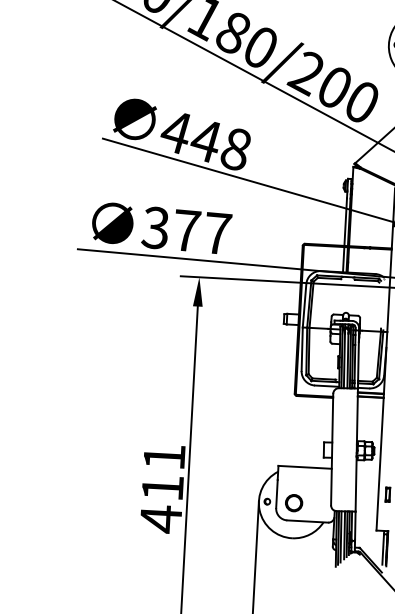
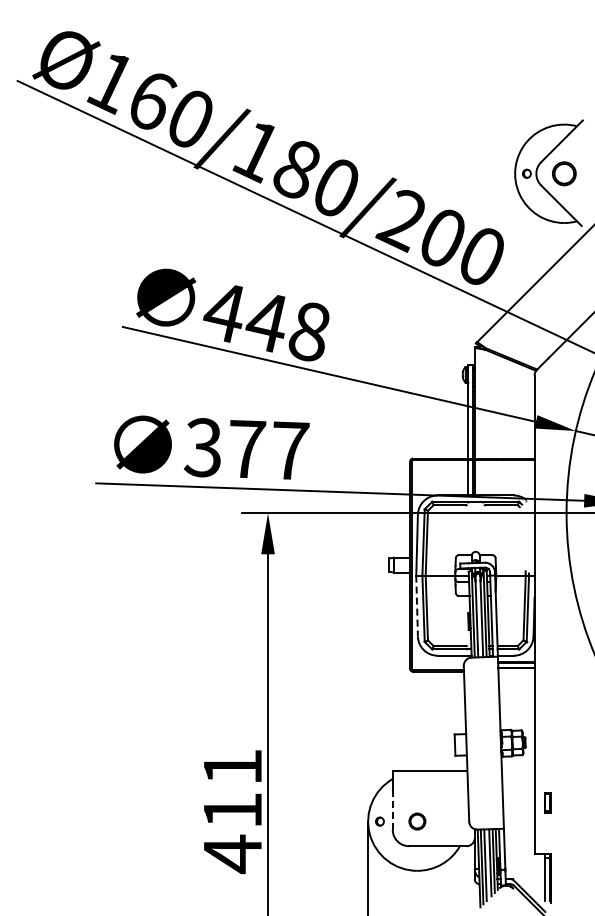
line: (302, 349) -> (417, 606), solid -> dashed
line: (276, 494) -> (392, 810), solid -> dashed
circle: (294, 503) -> (417, 821), size x0.7

